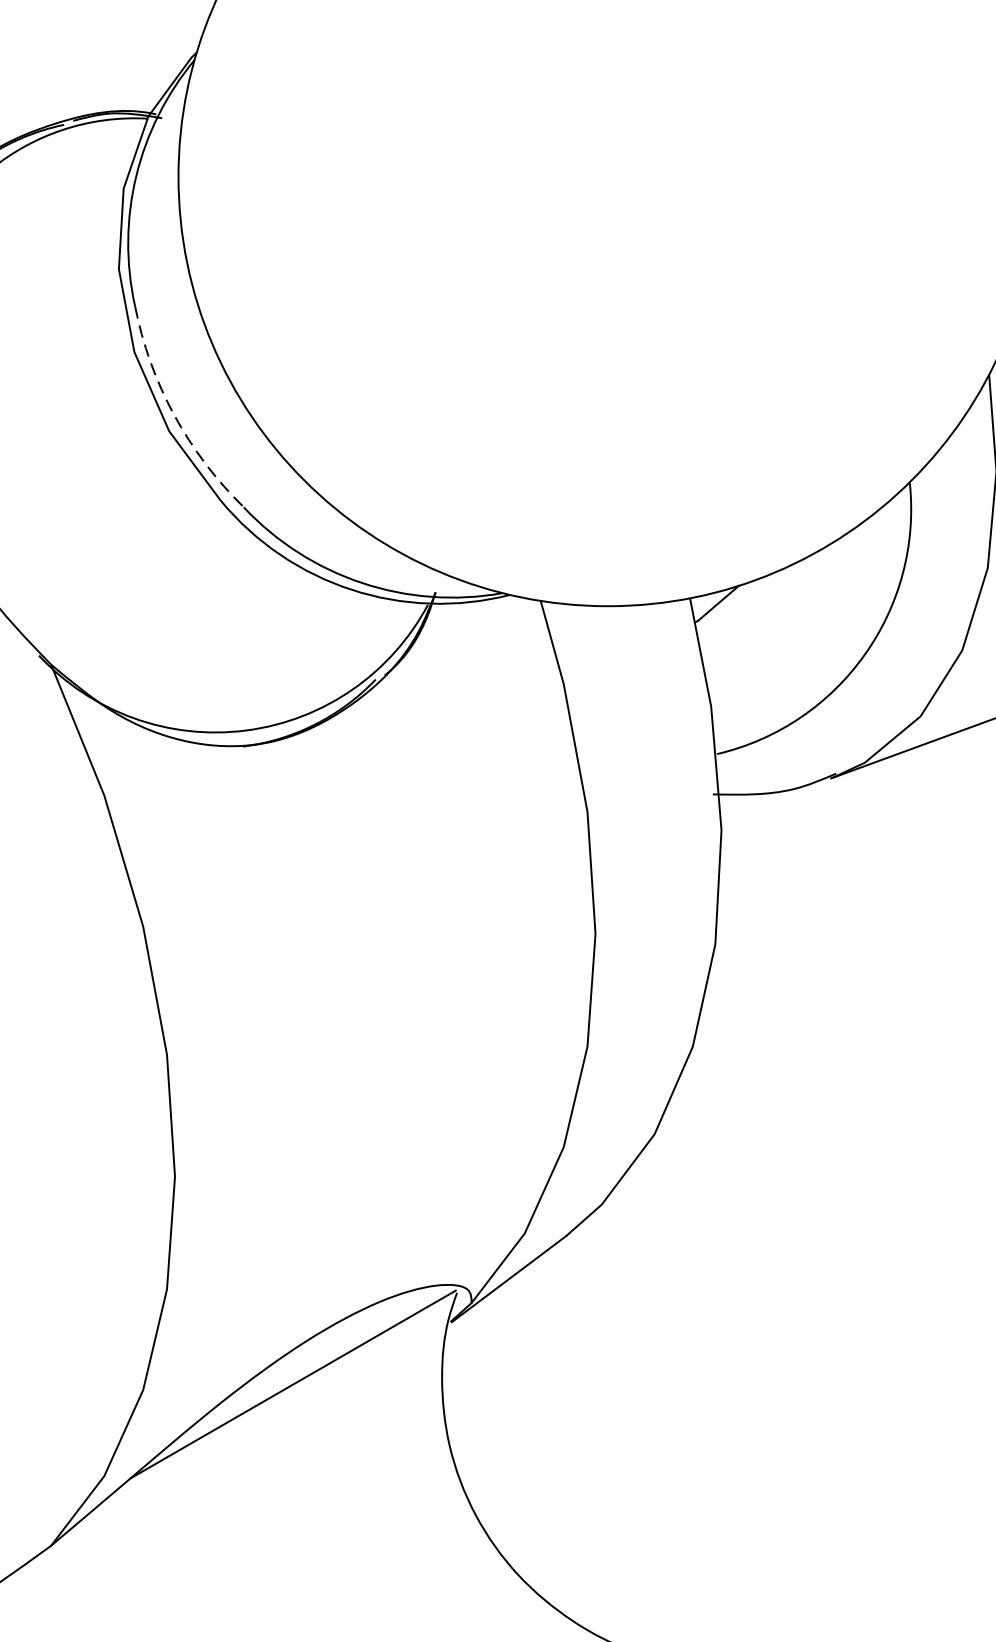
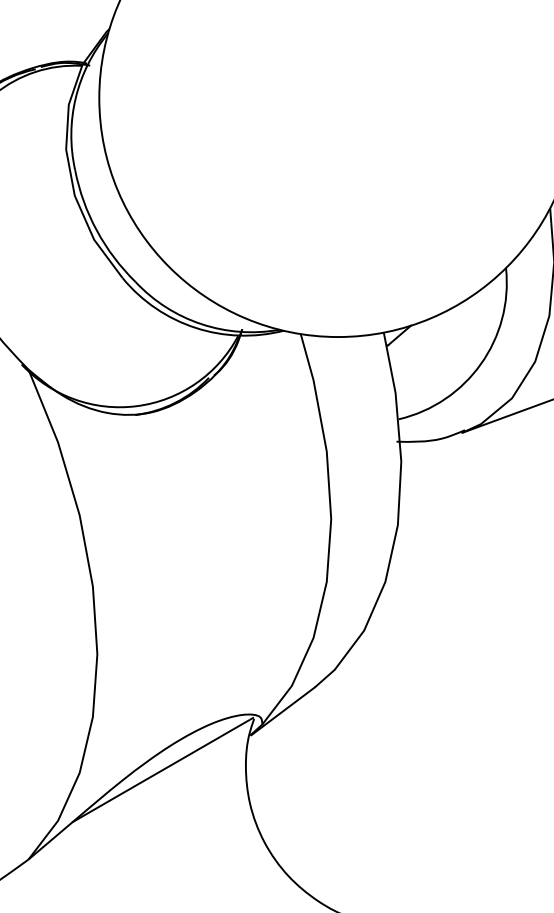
arc: (173, 414) -> (96, 230), dashed -> solid

